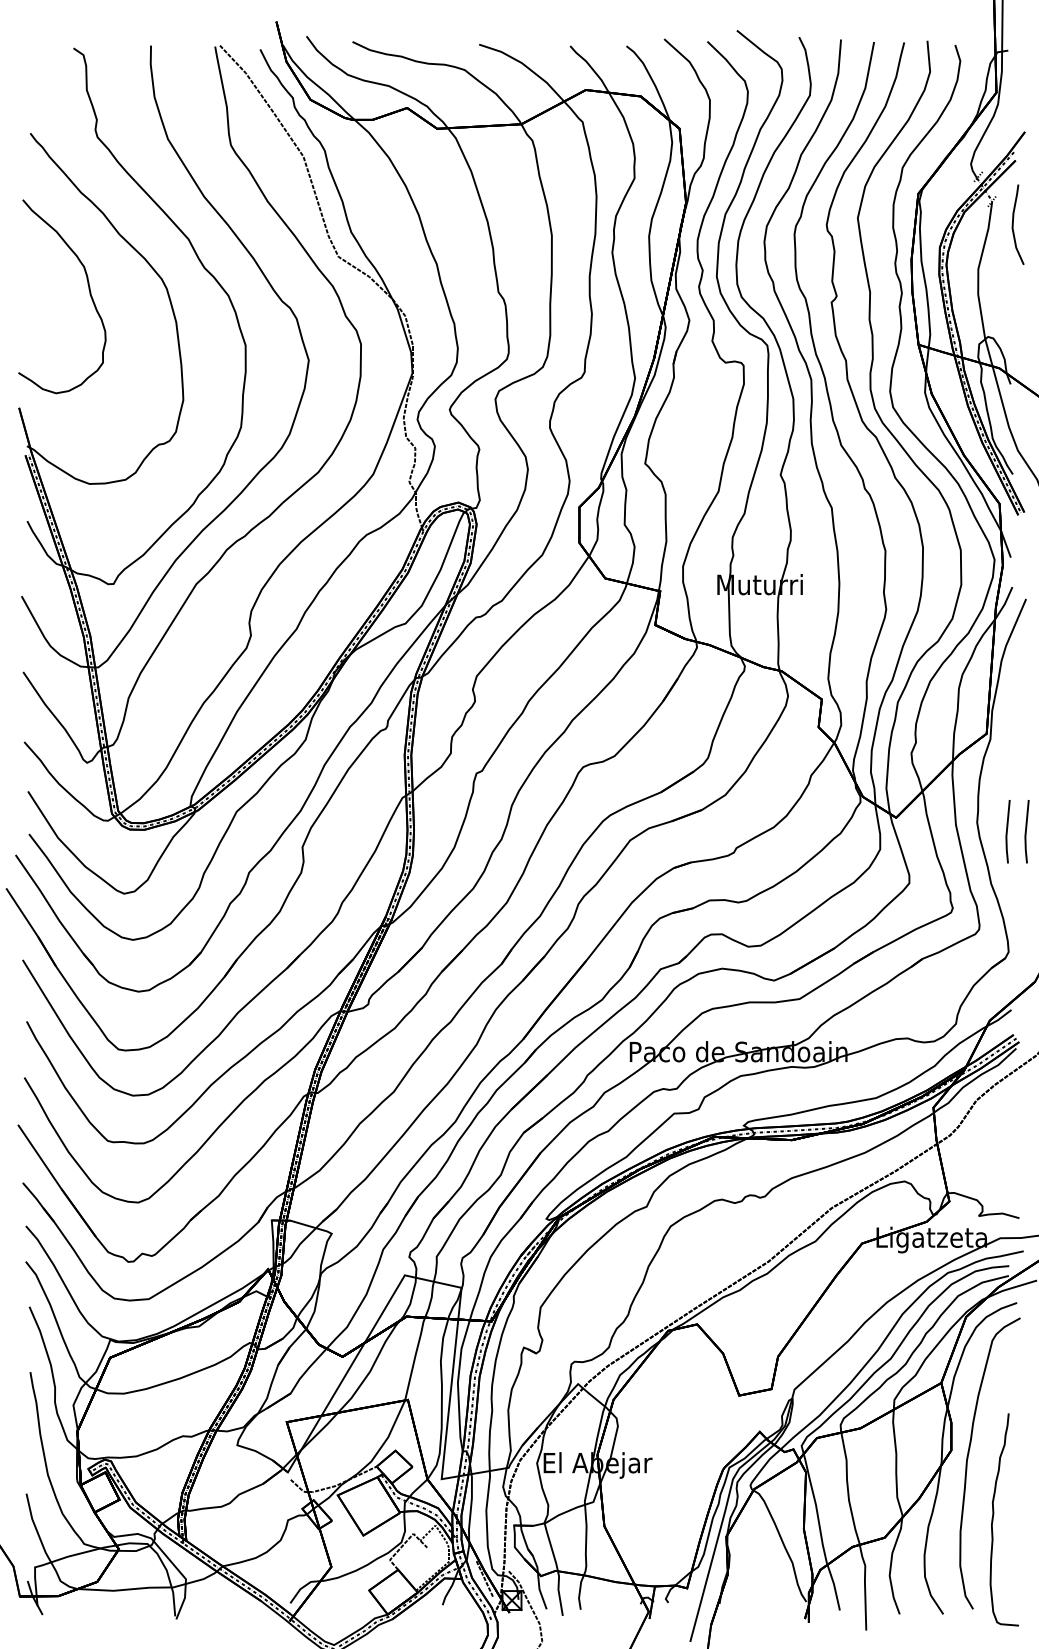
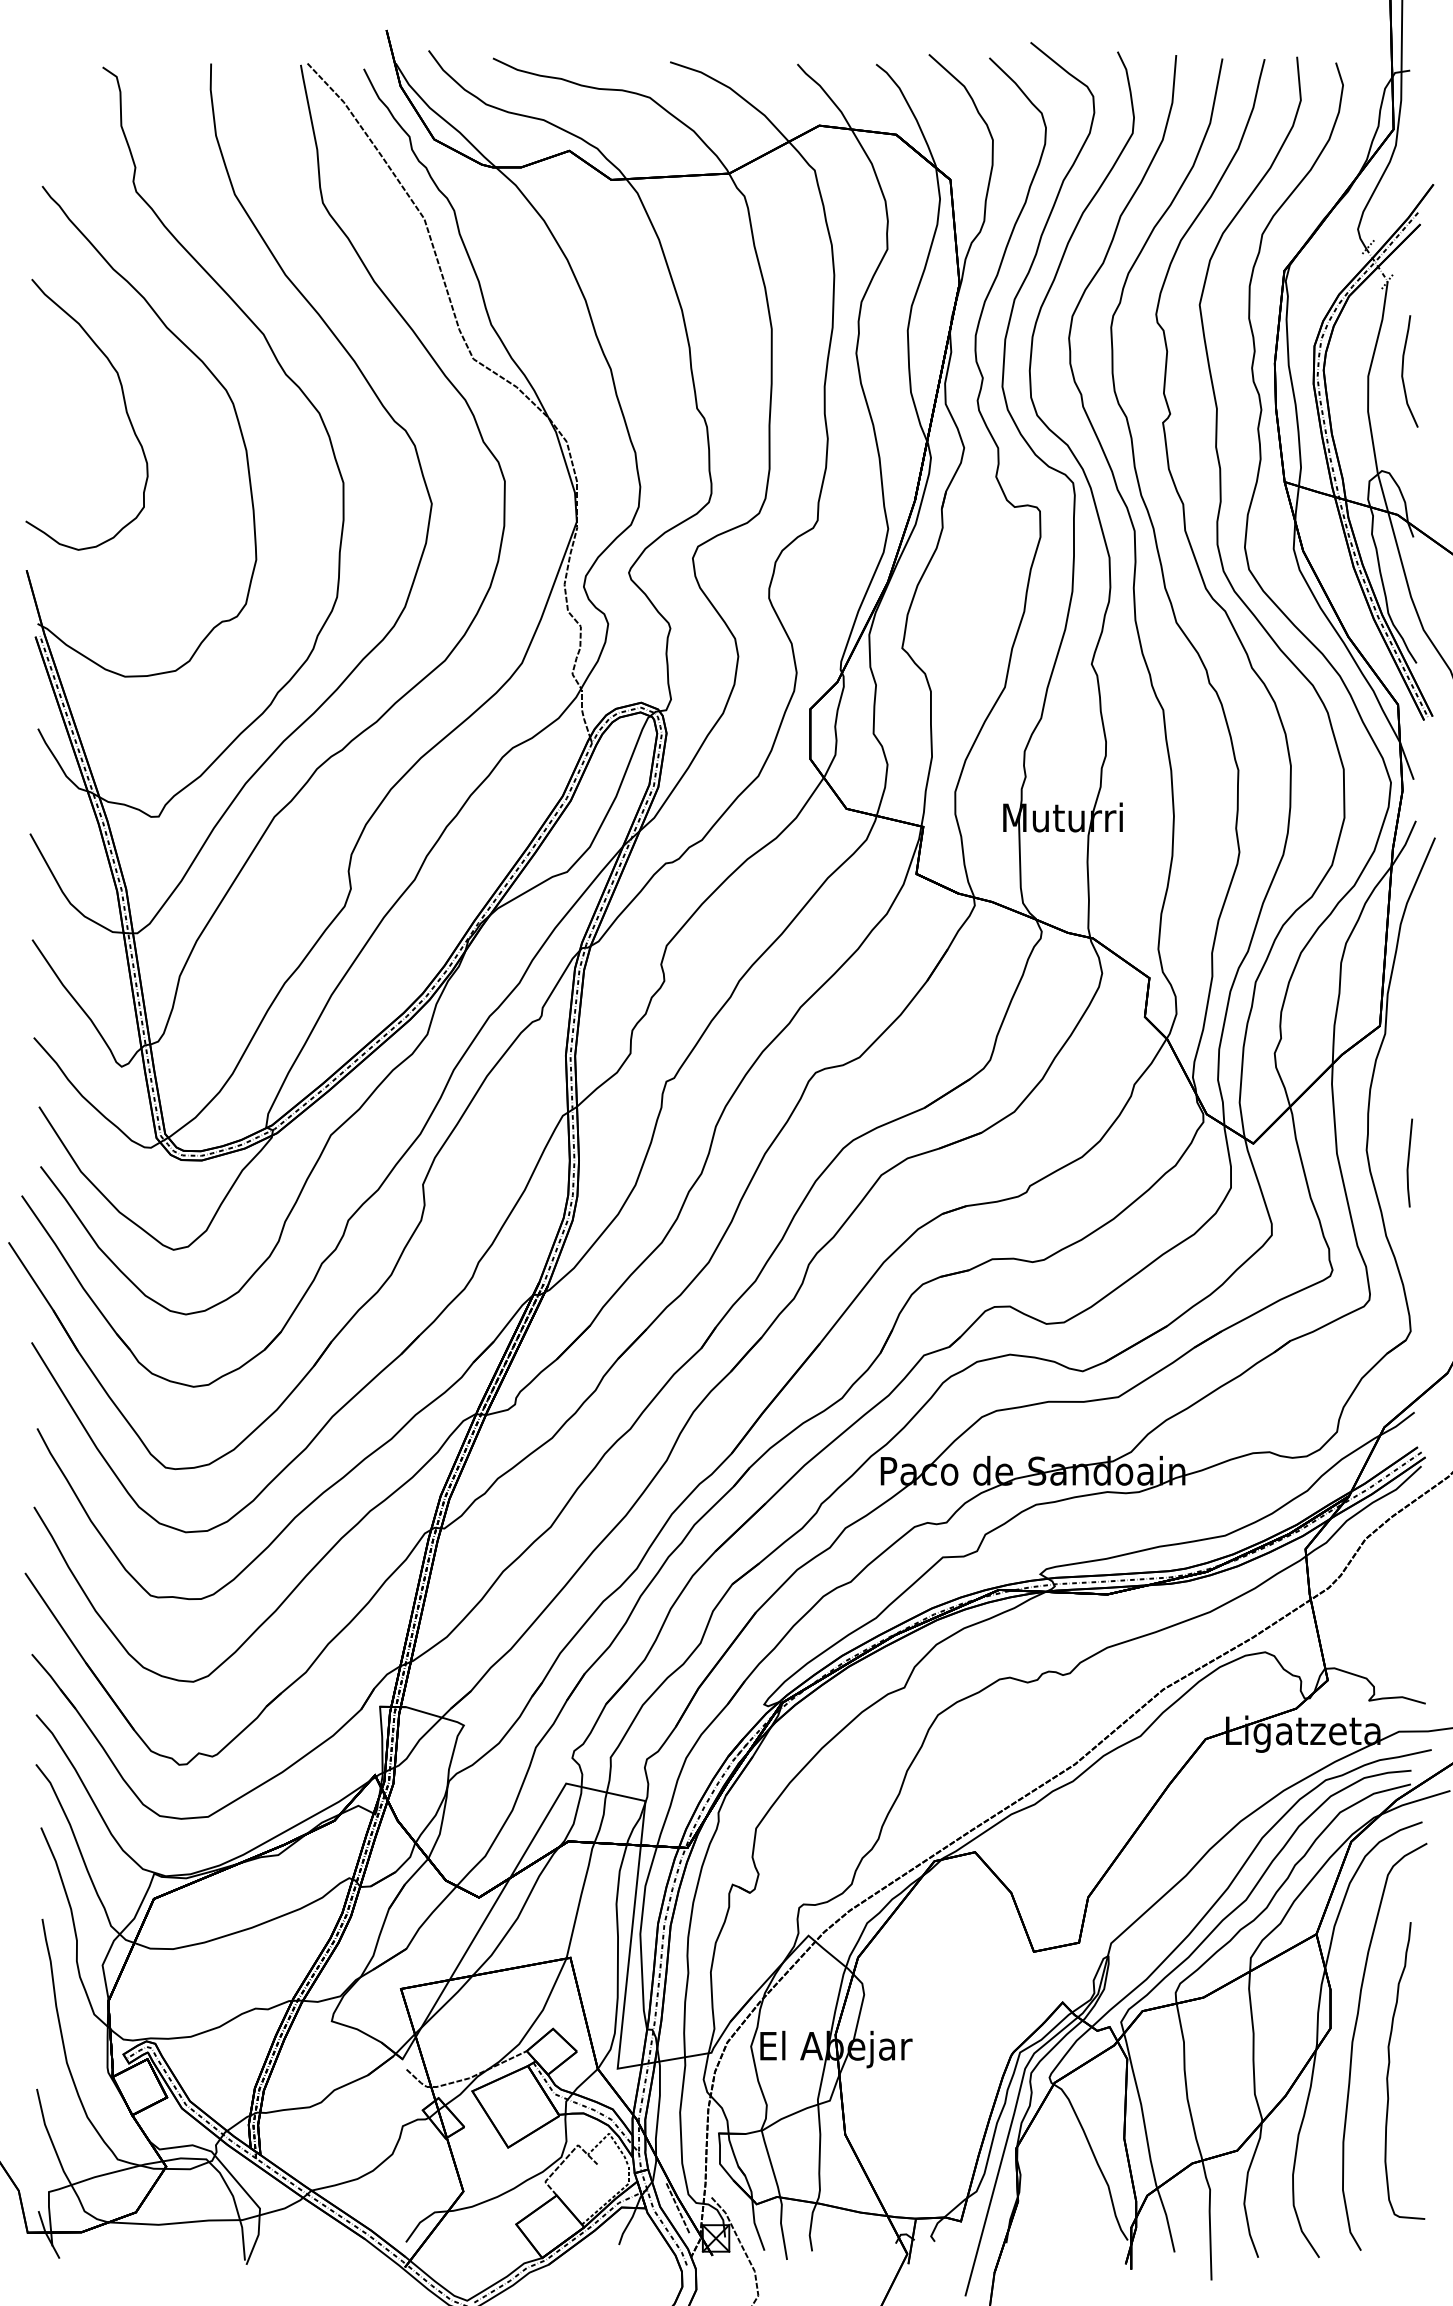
curve: (1013, 224) -> (1403, 371), moved
line: (1026, 831) -> (1435, 1162), removed
curve: (993, 1519) -> (1389, 2070), moved

